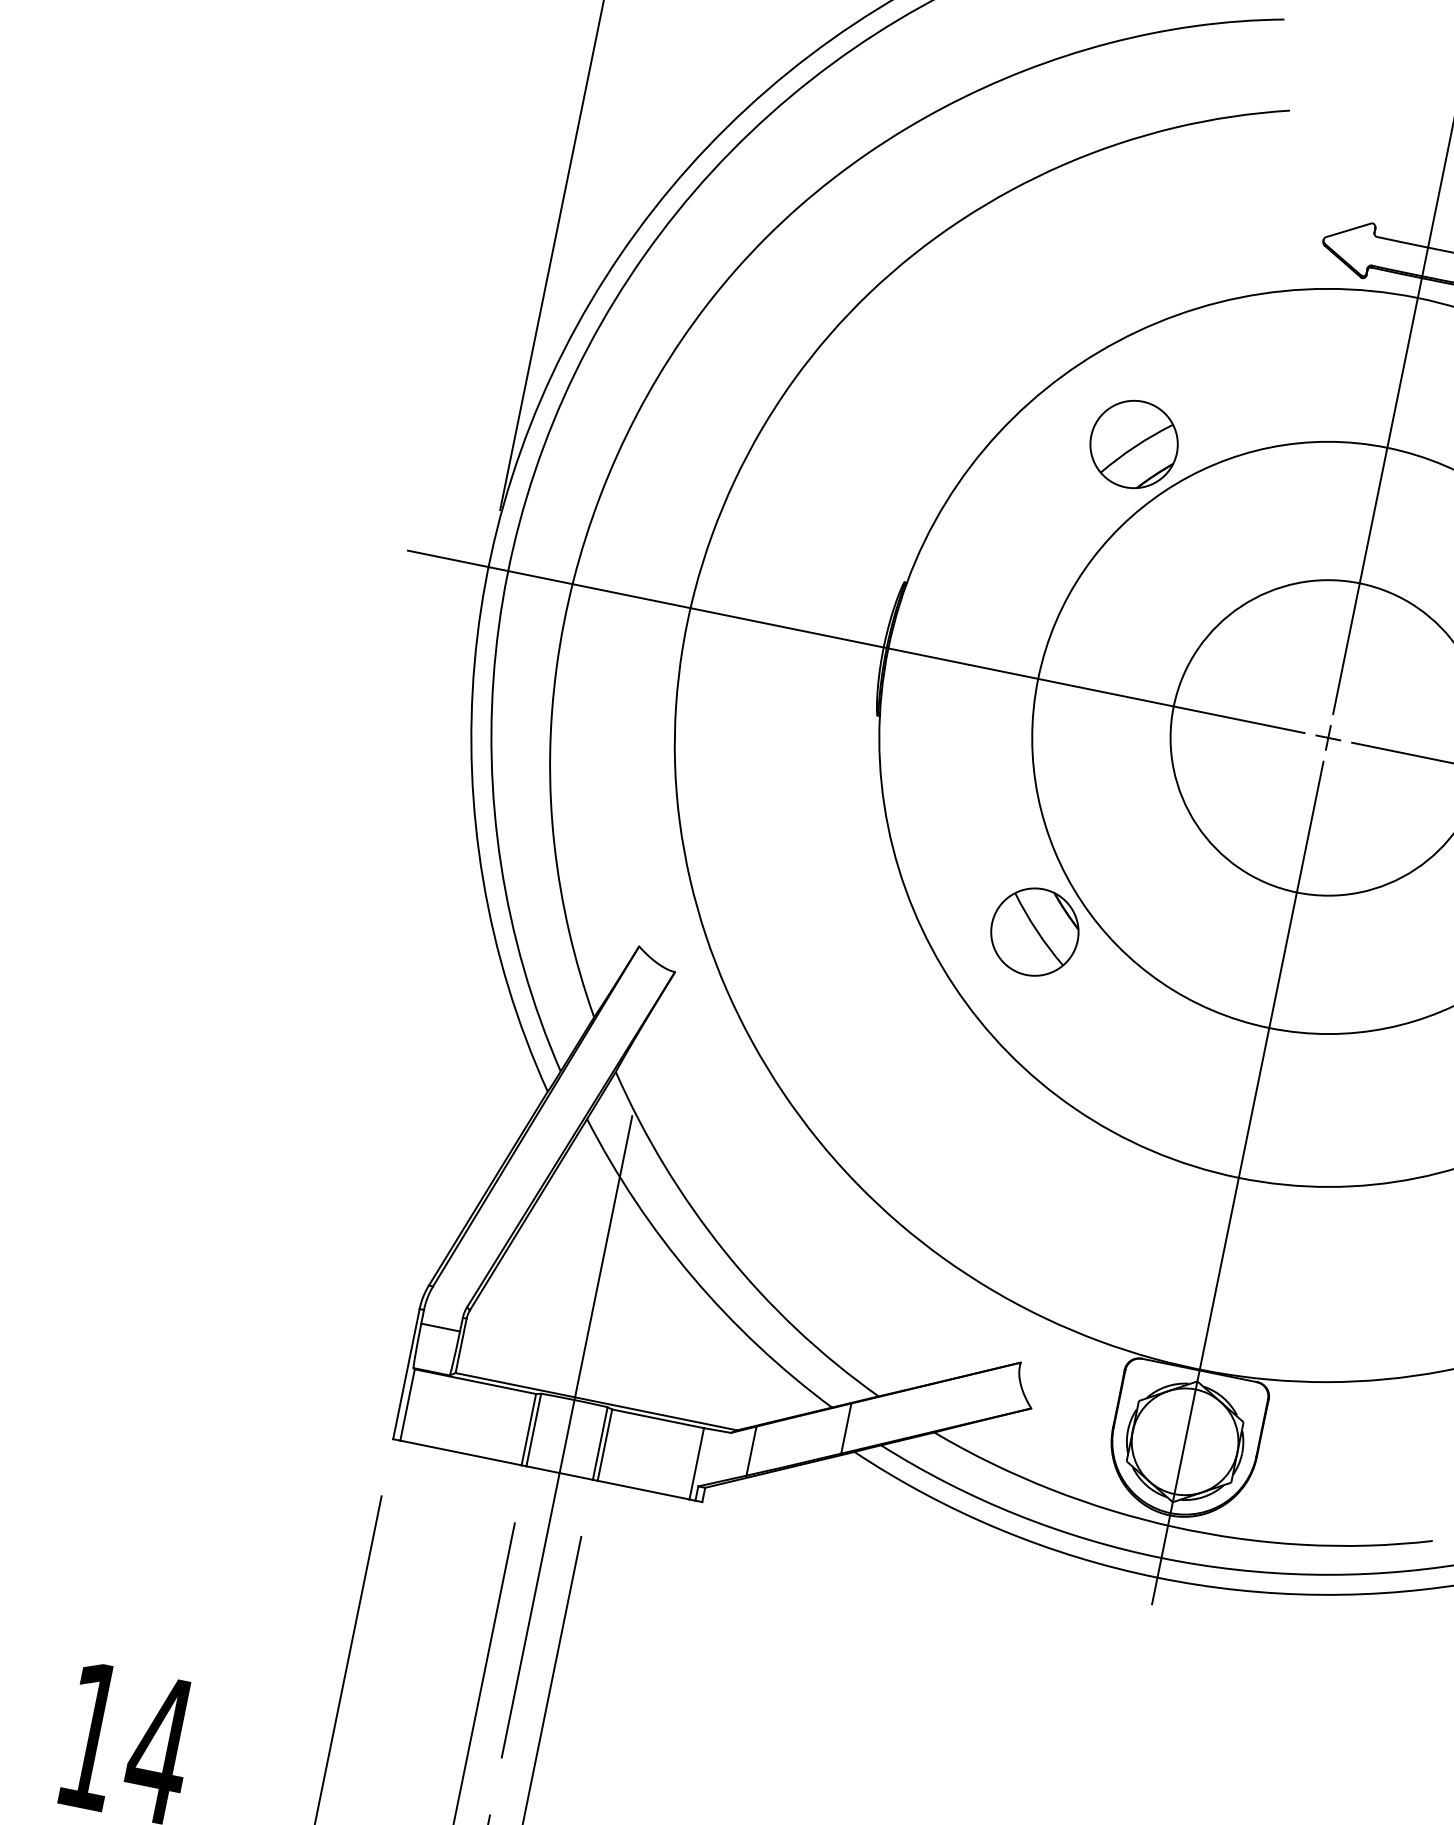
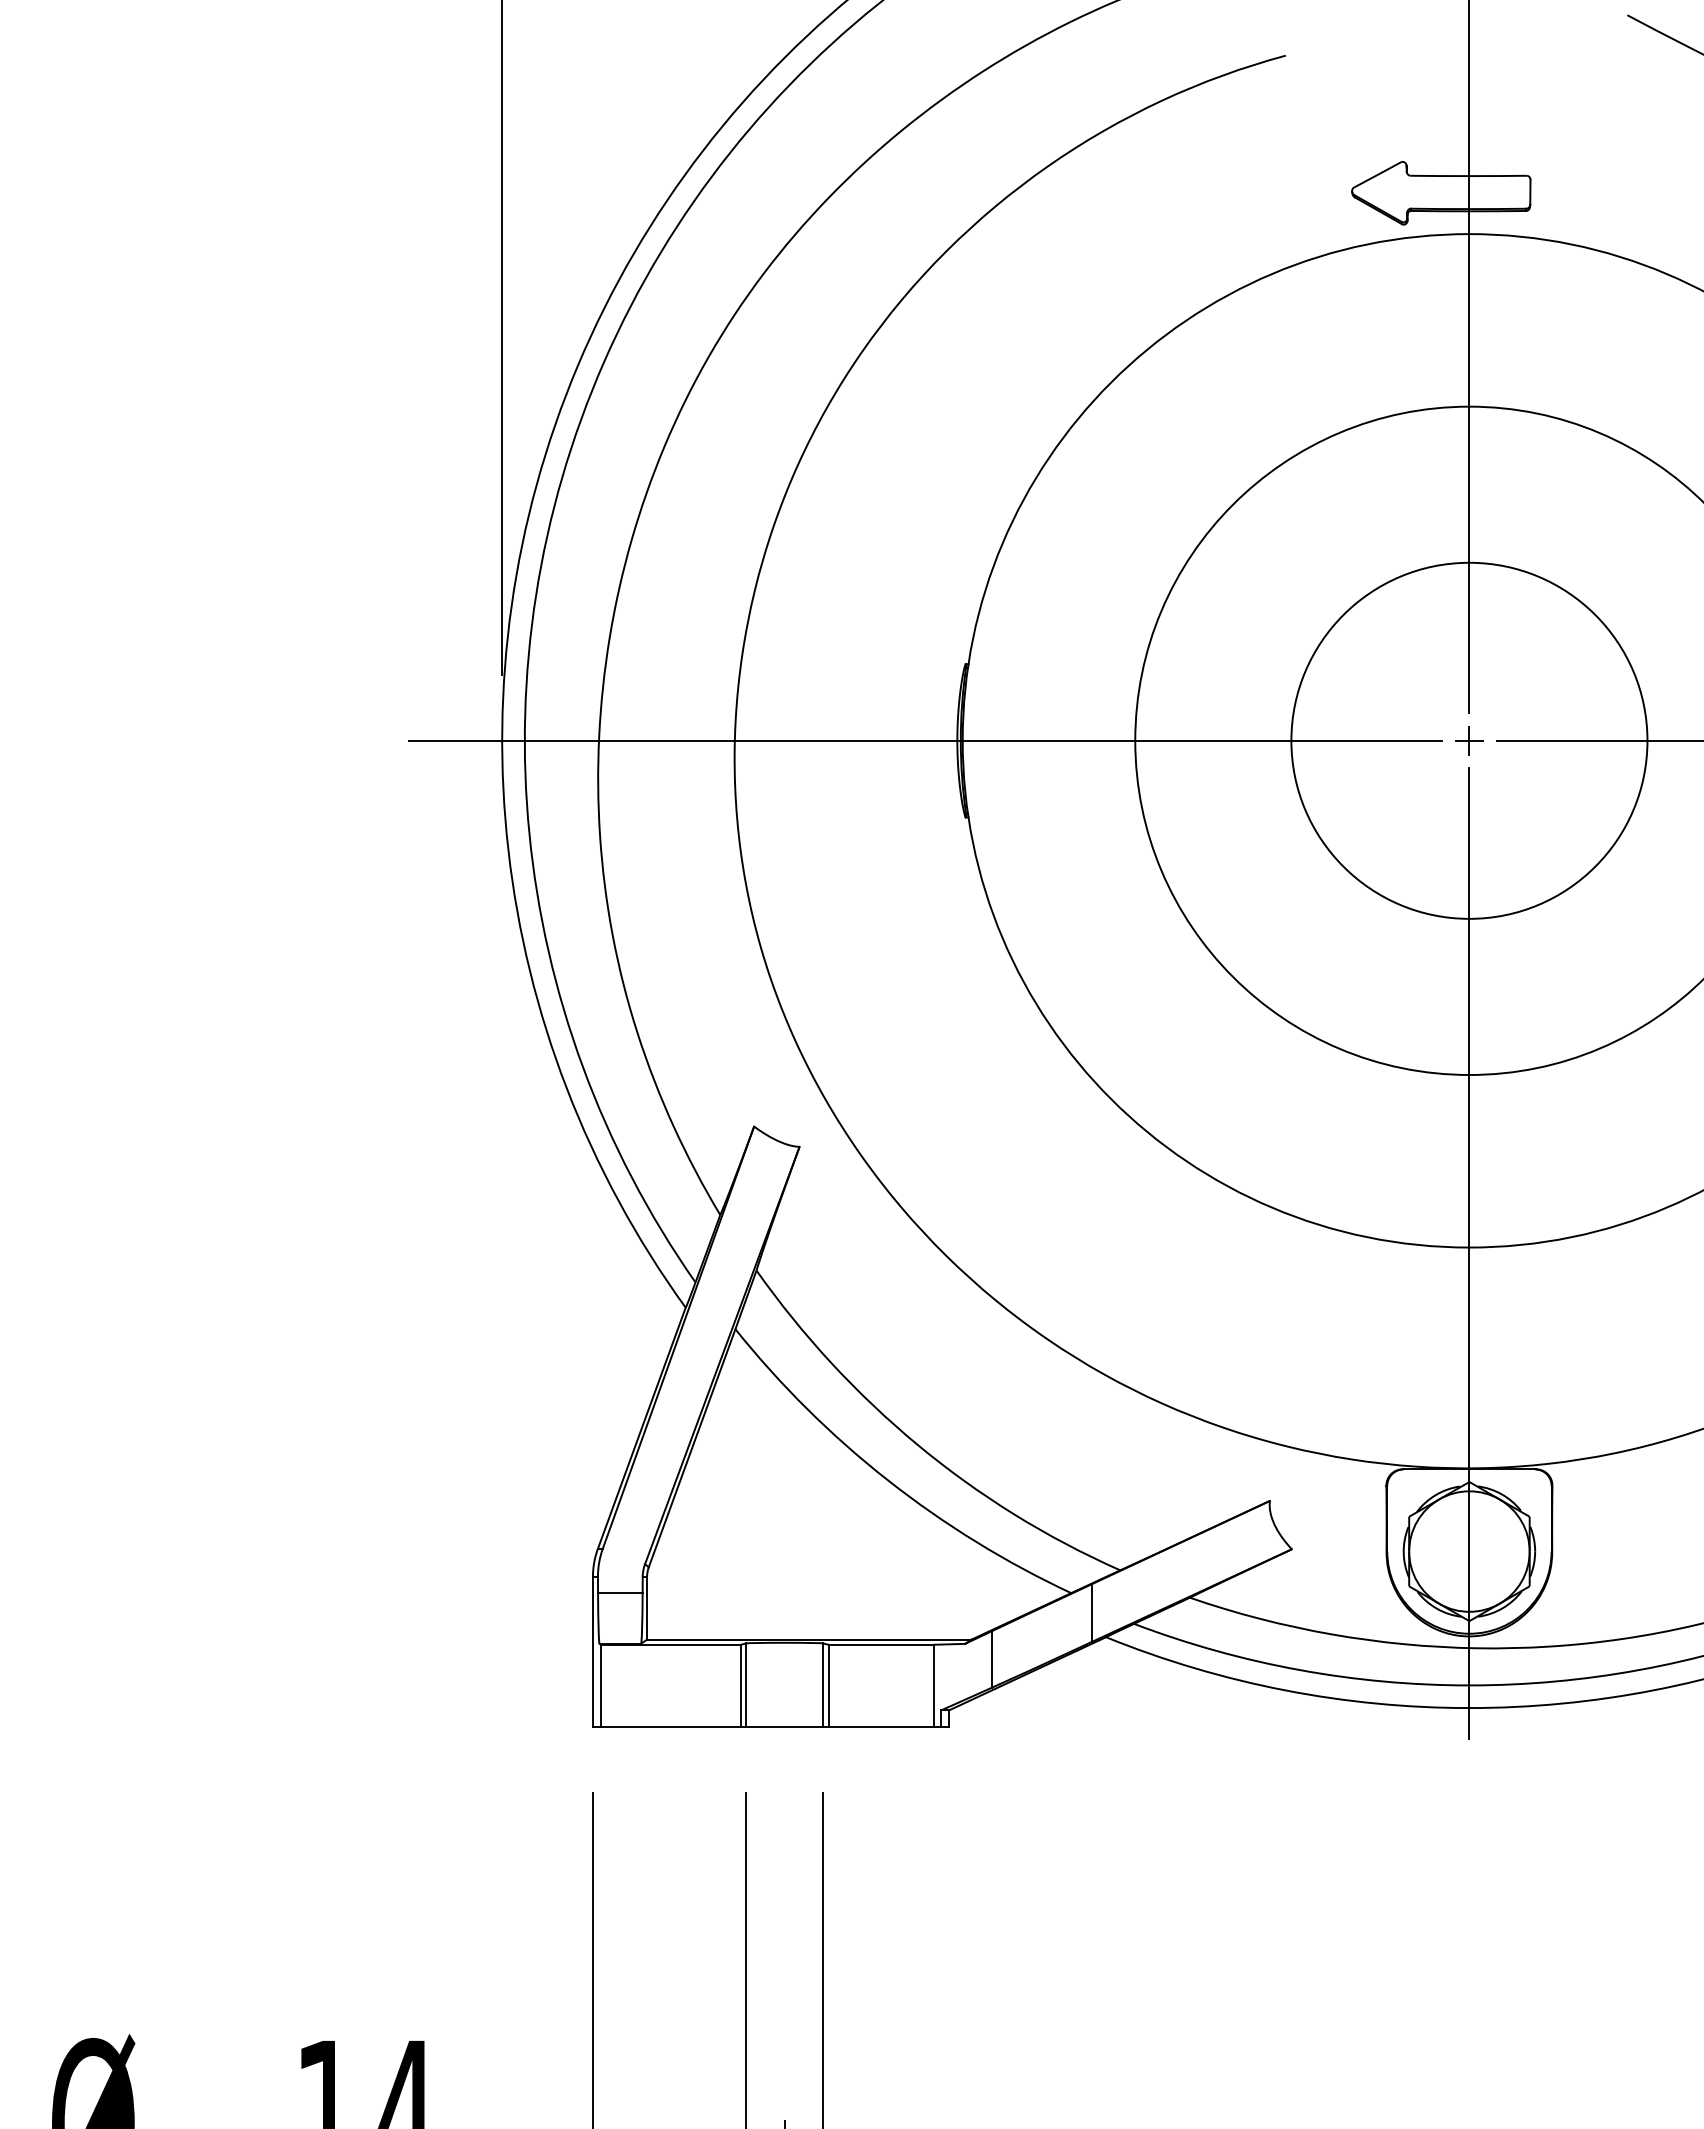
part: (1134, 444) -> (1188, 459), removed
part: (1034, 931) -> (1188, 1021), removed
line: (566, 1436) -> (784, 1684), removed

